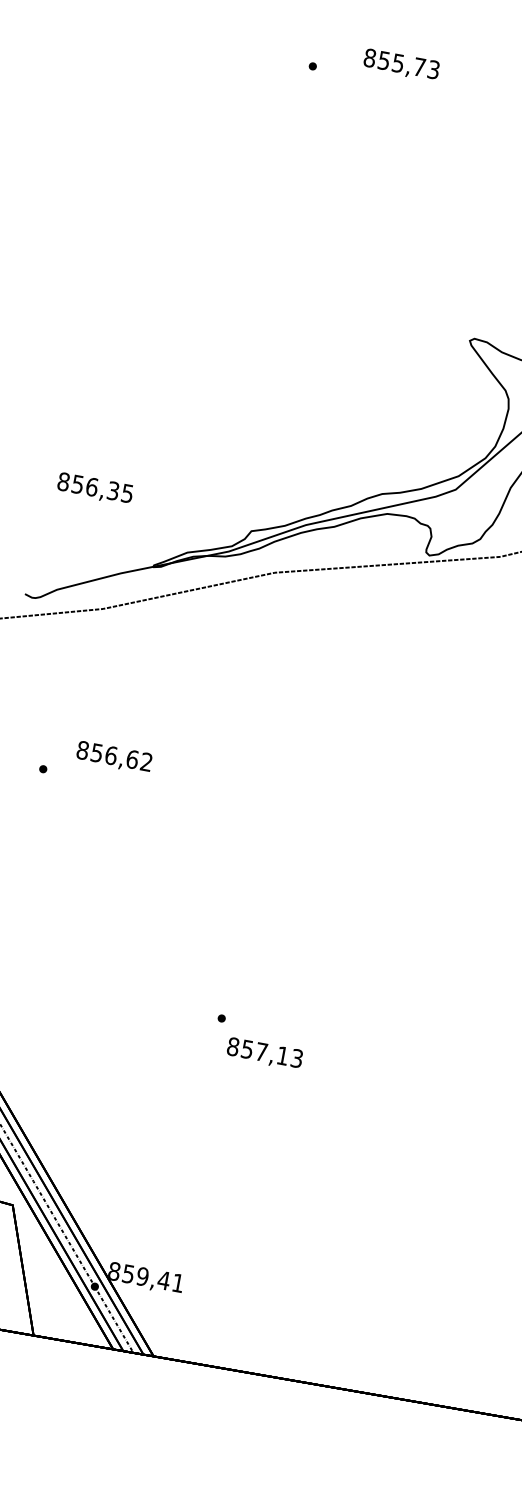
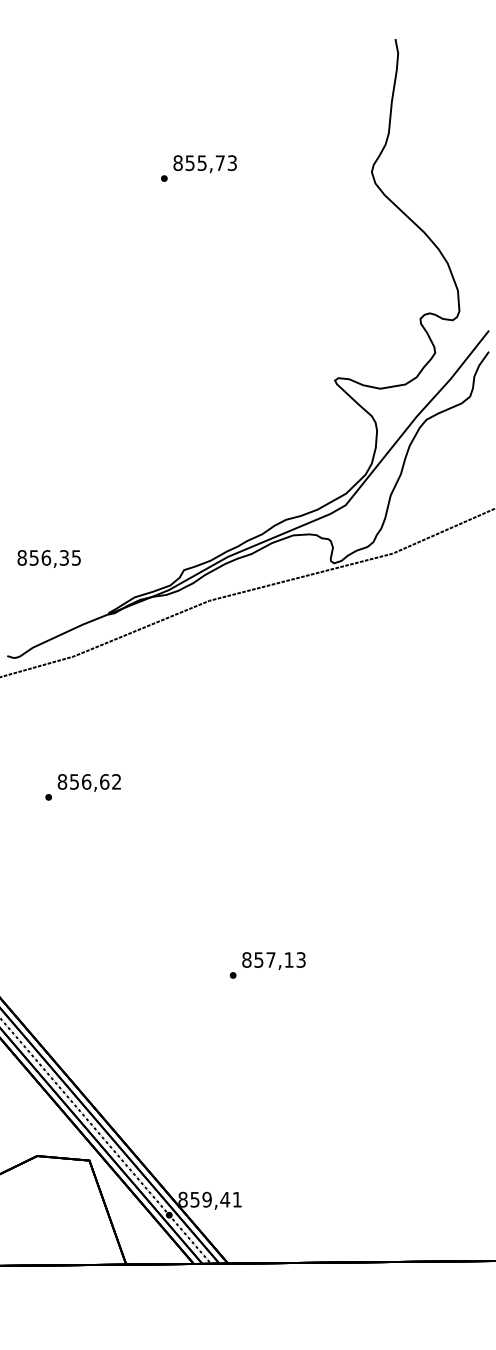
text: (400, 65) -> (204, 164), moved
text: (113, 756) -> (88, 782), moved
text: (264, 1054) -> (273, 961), moved

